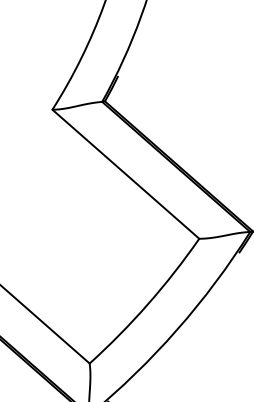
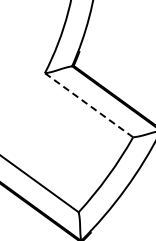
line: (126, 174) -> (89, 105), solid -> dashed

